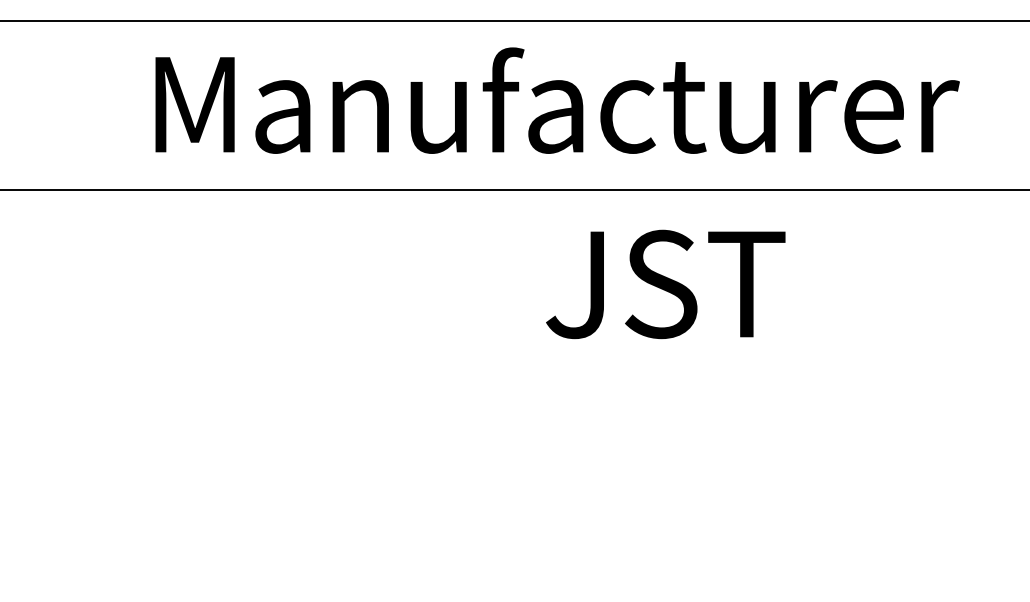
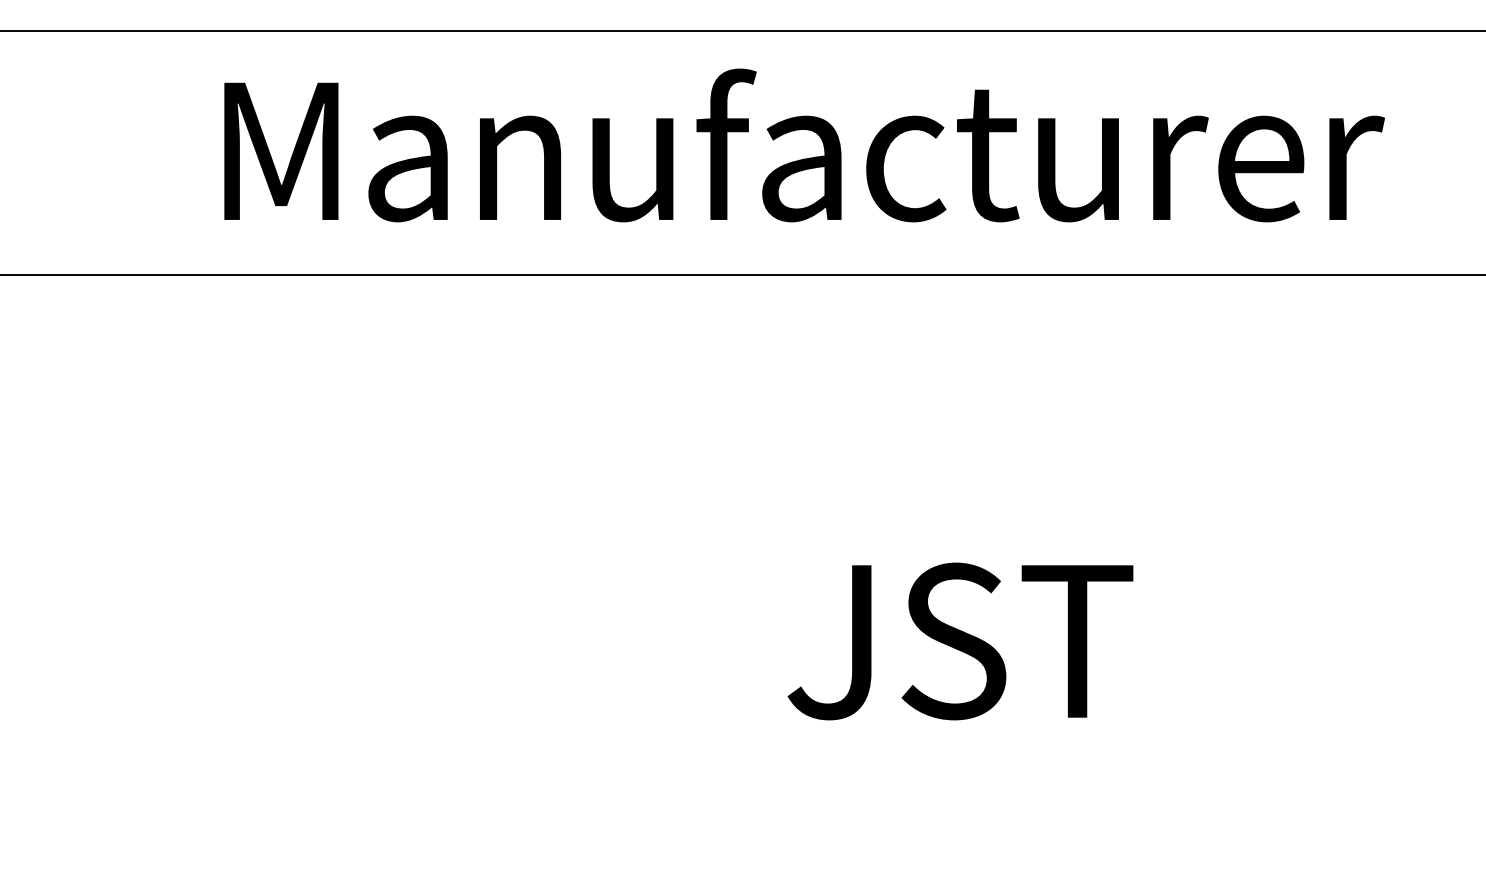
text: (665, 284) -> (960, 641), moved

